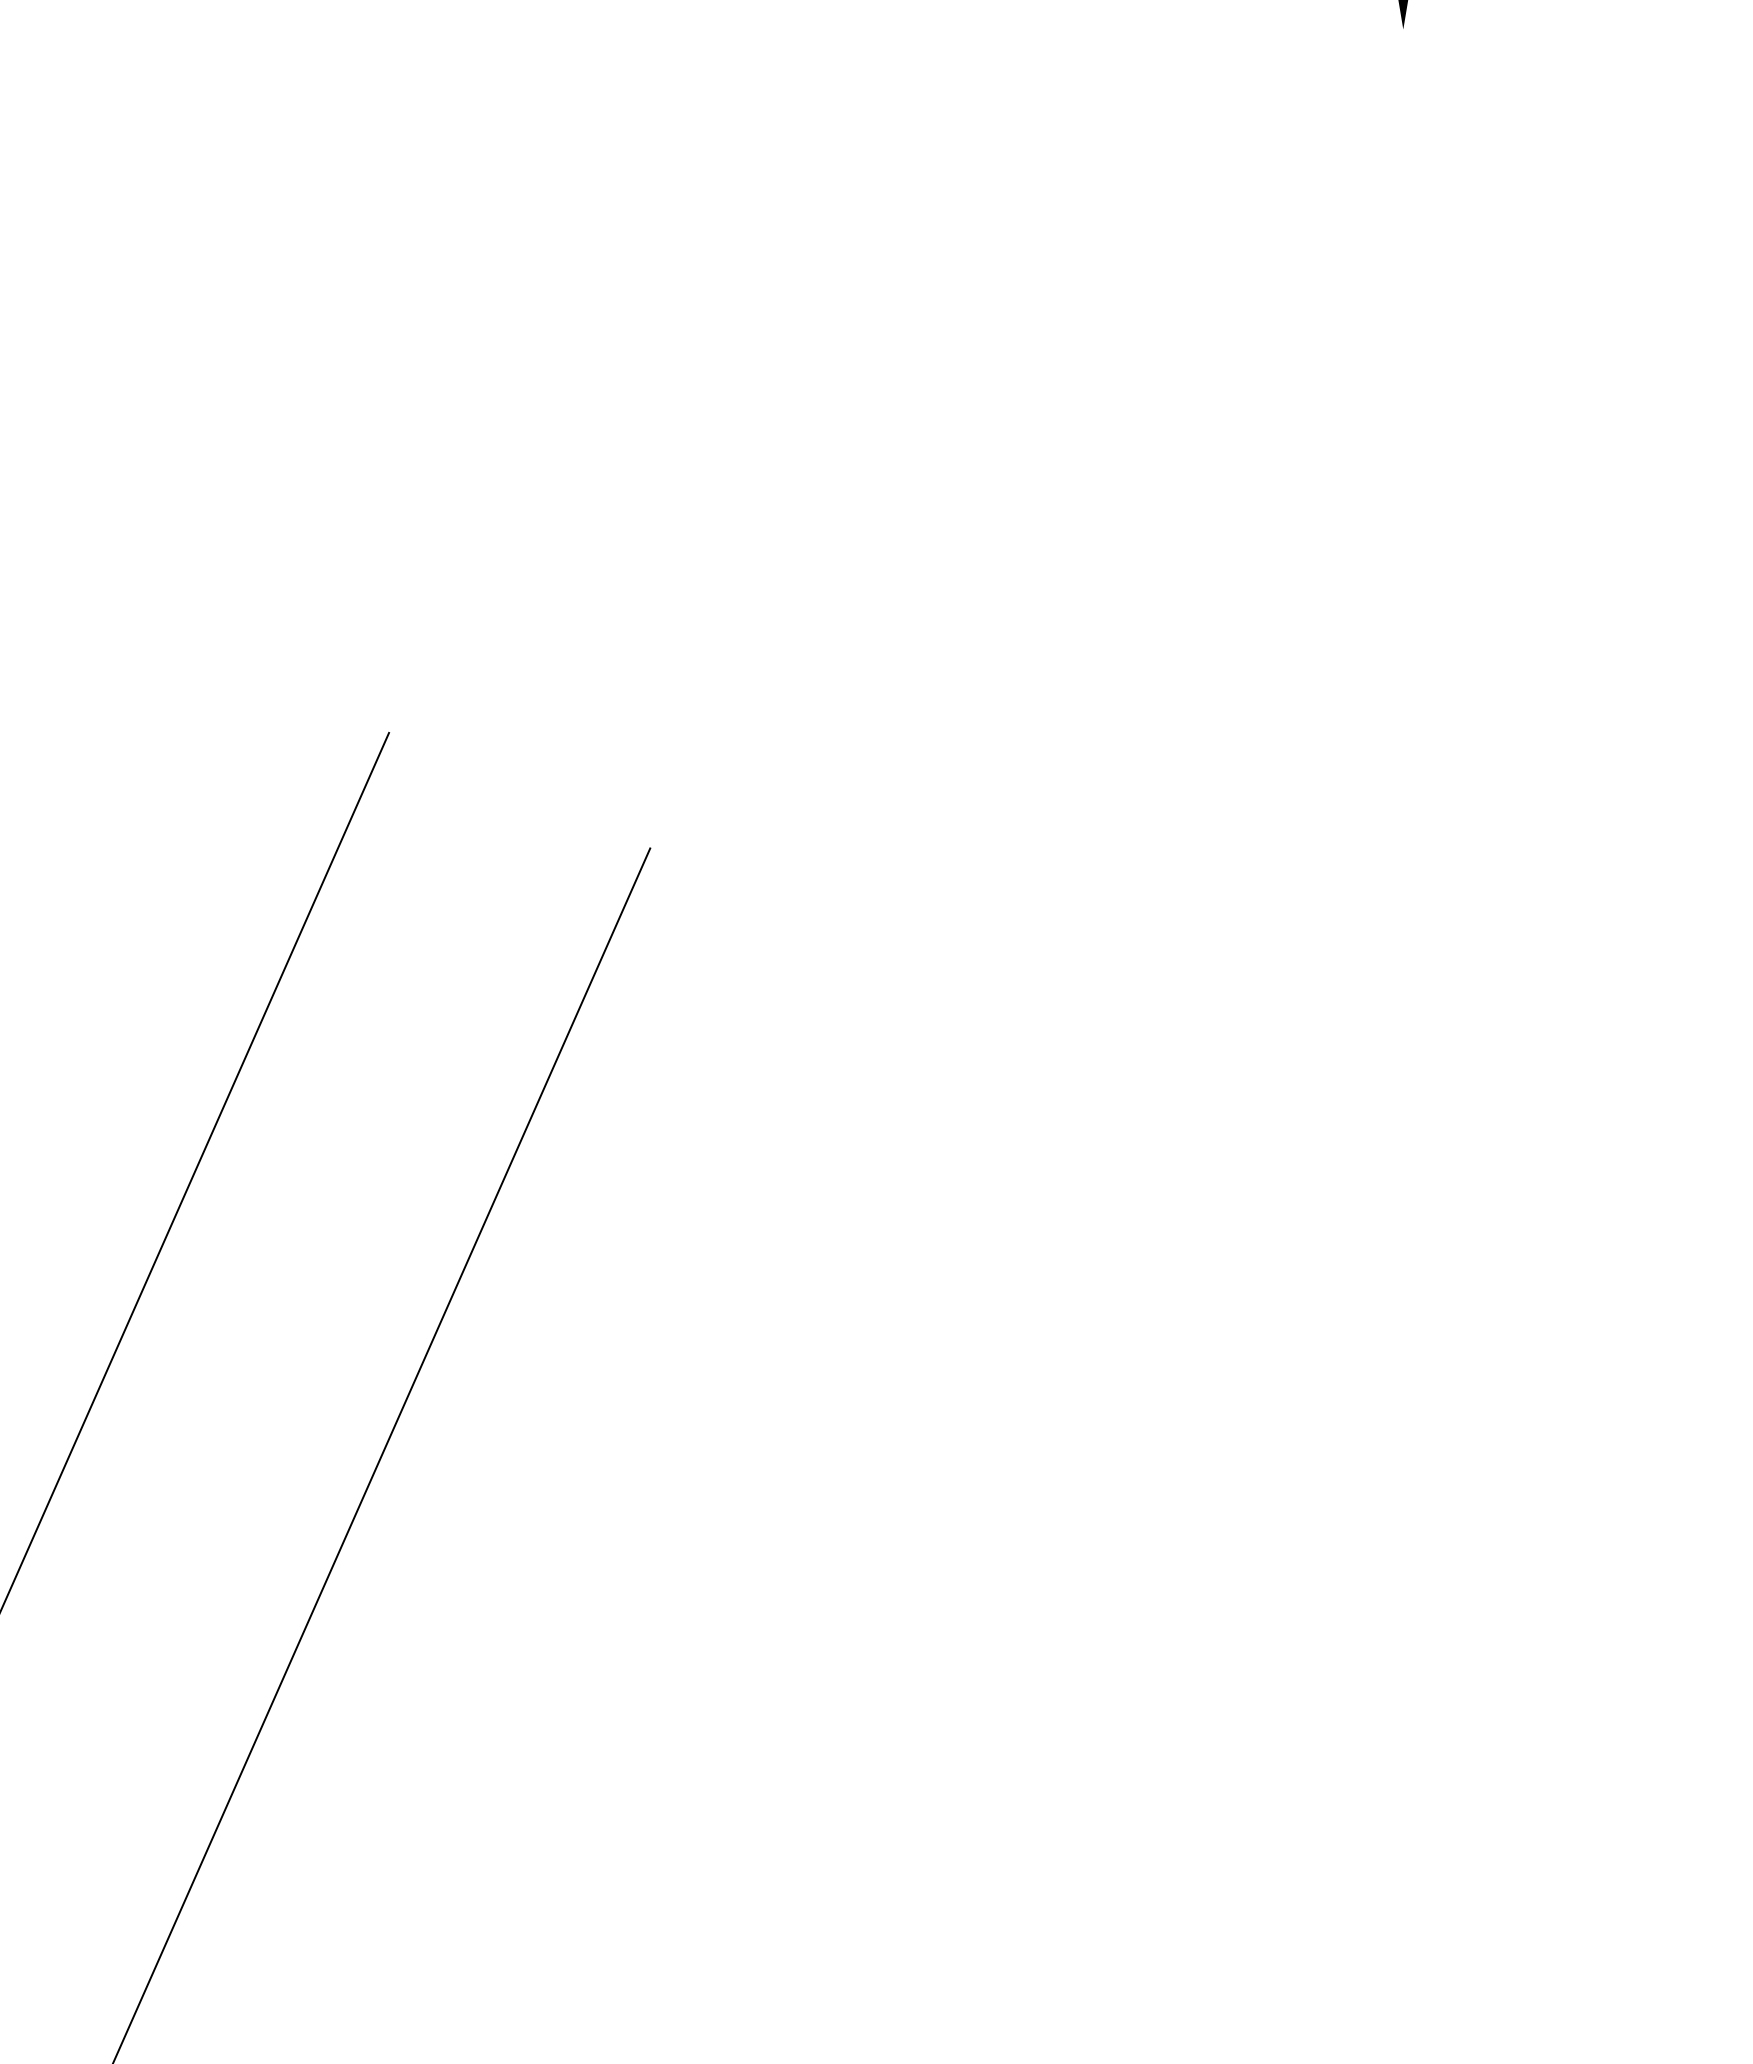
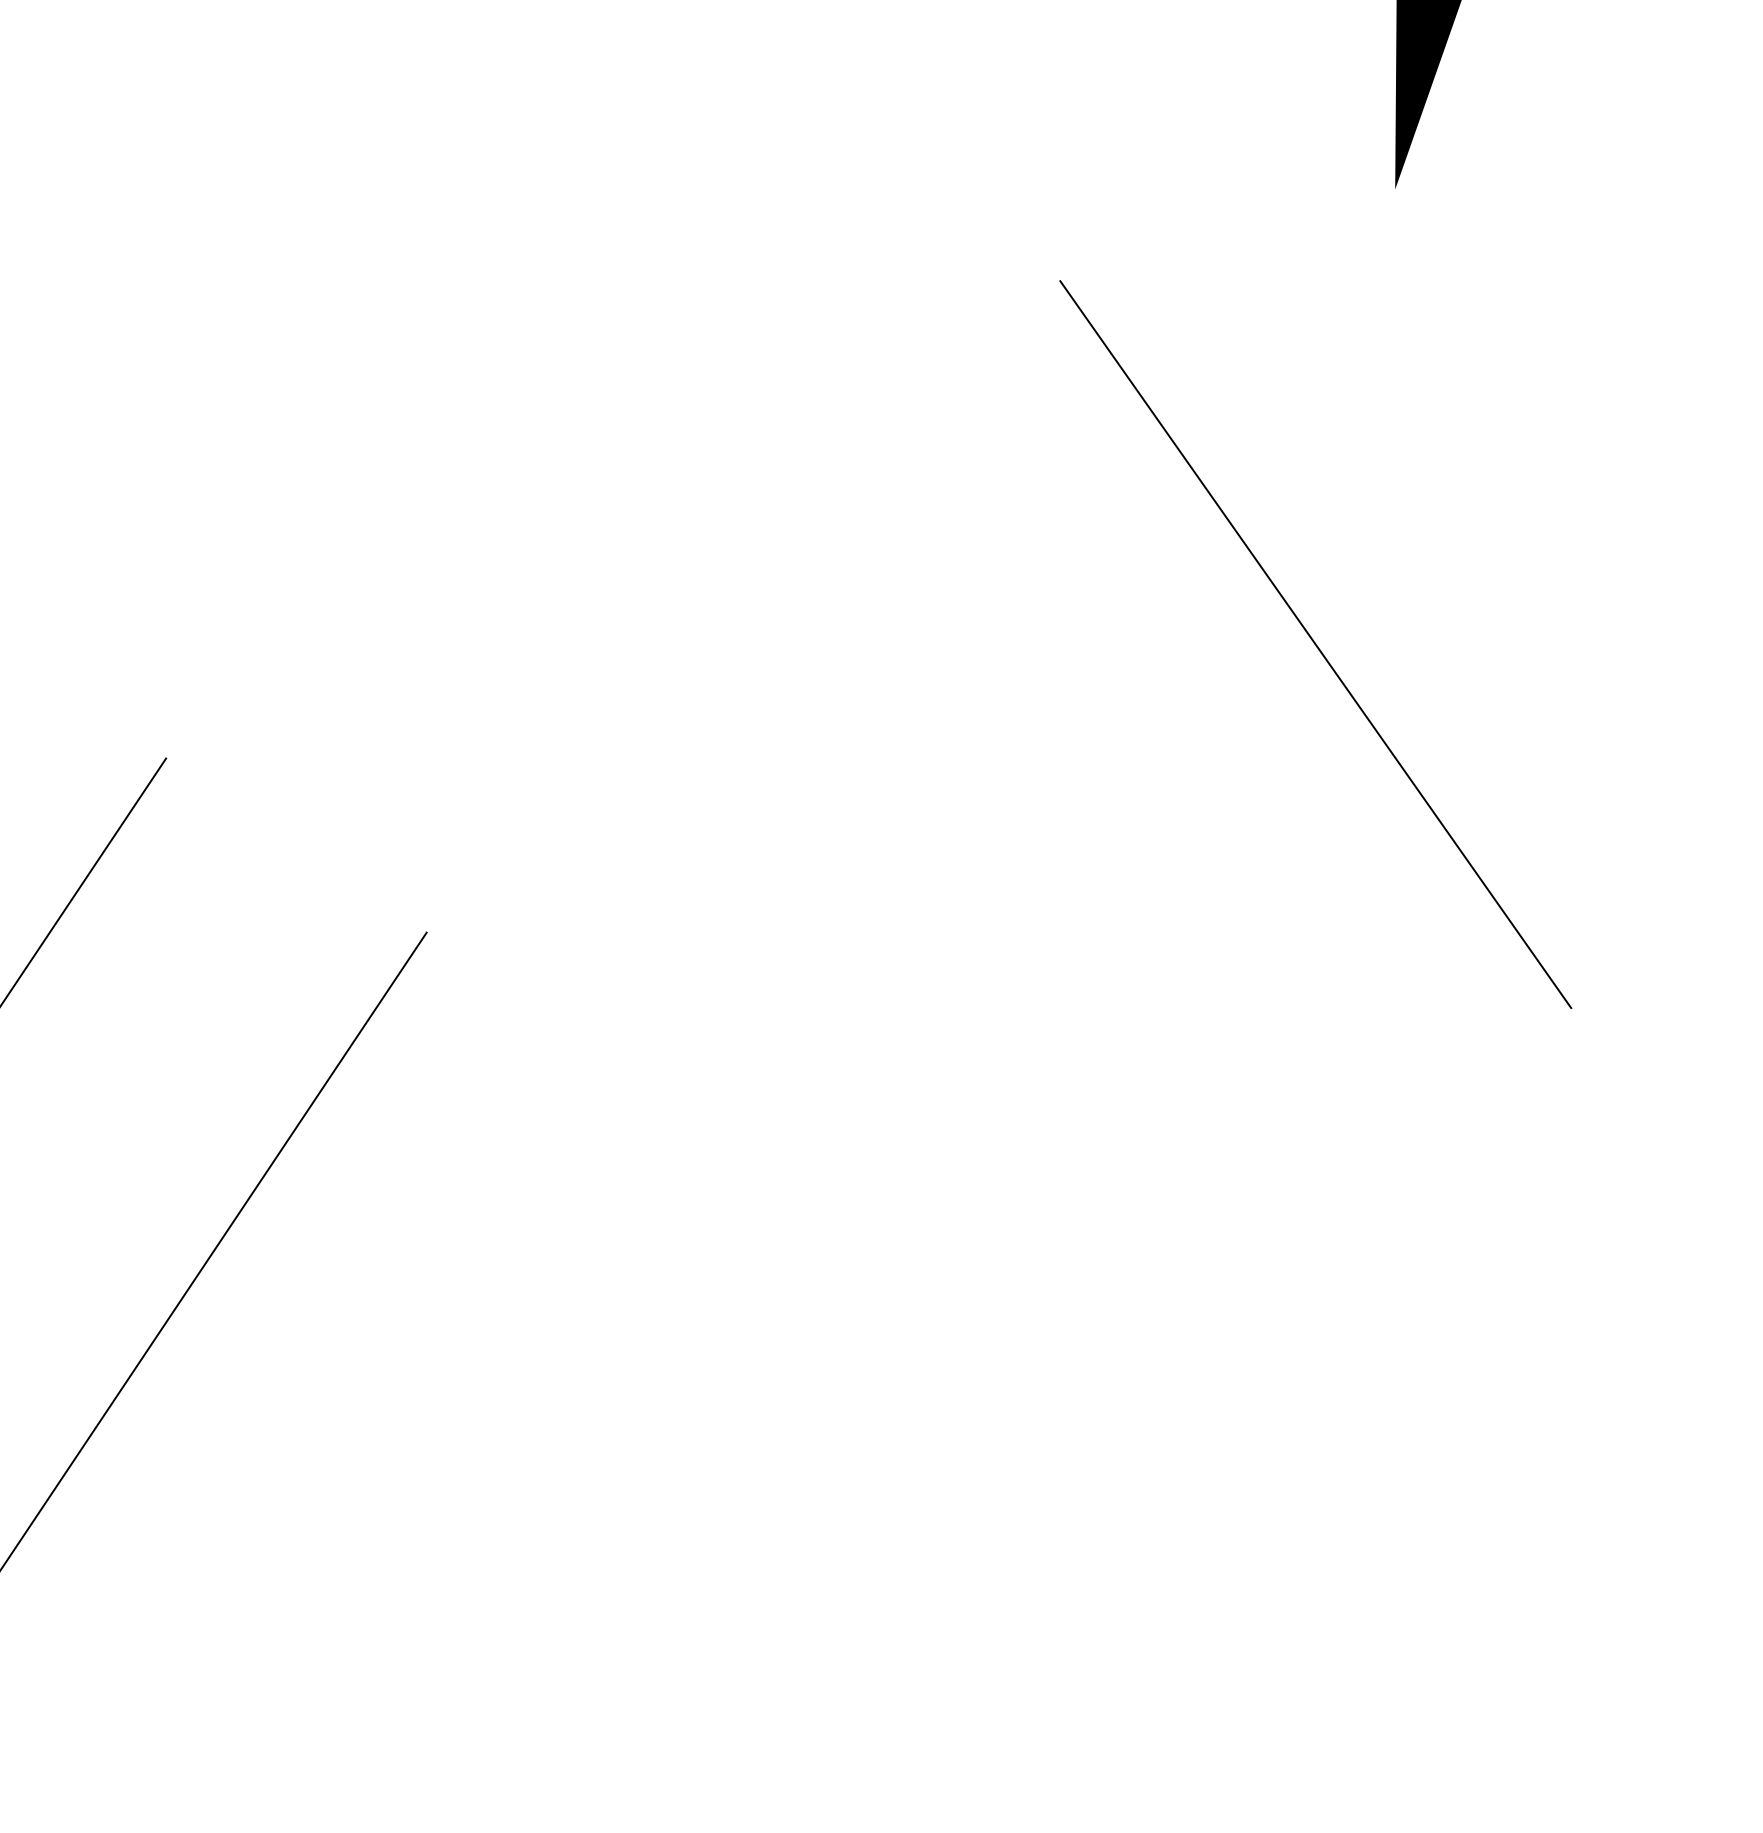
line: (1403, 450) -> (1315, 644), added

